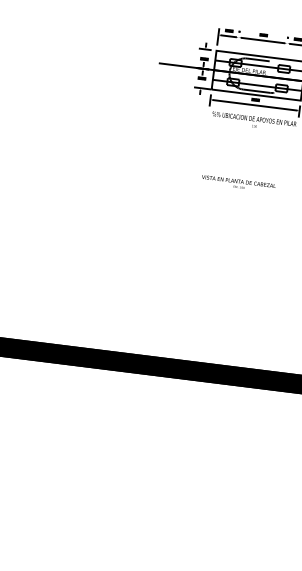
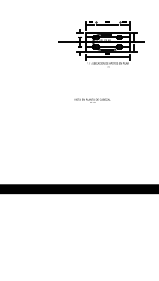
text: (238, 183) -> (92, 100), moved

